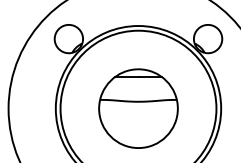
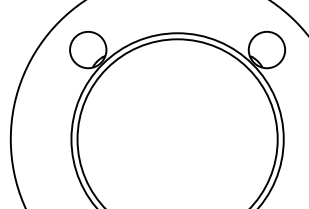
part: (138, 108) -> (177, 139), removed

